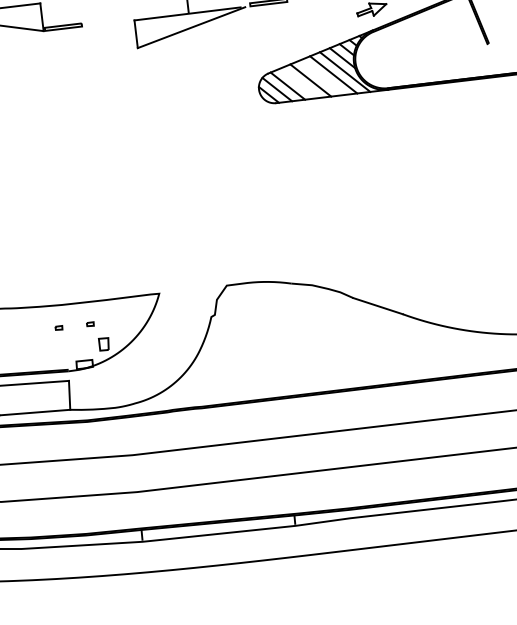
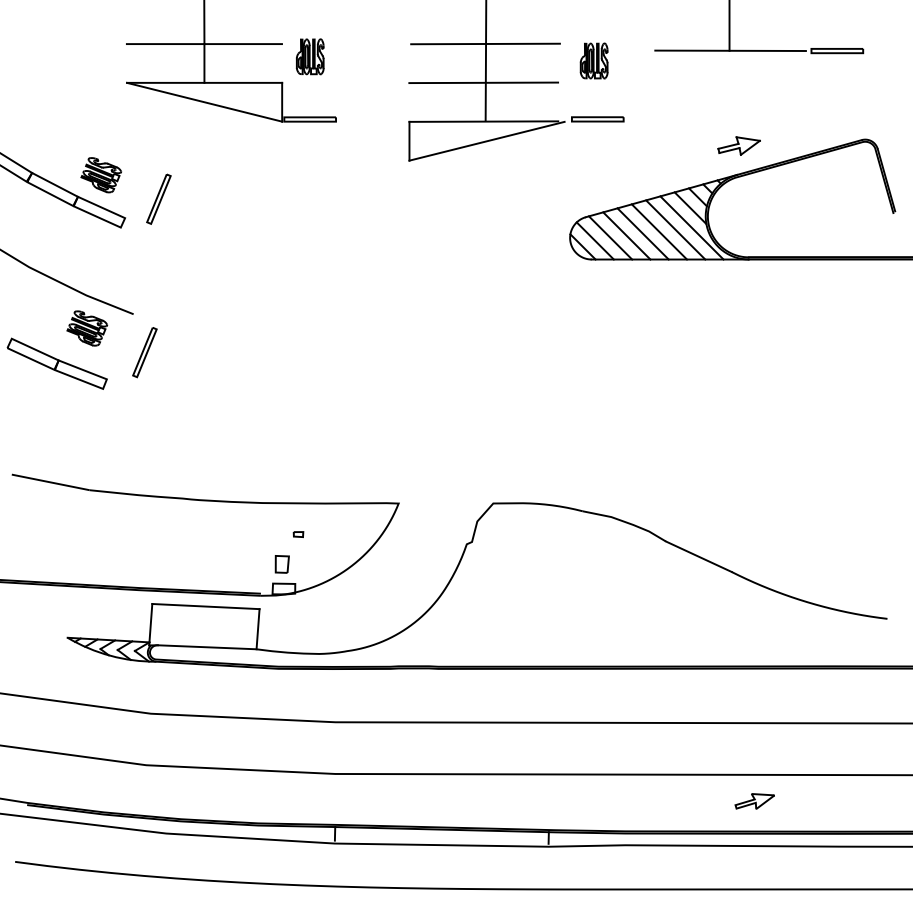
line: (322, 77) -> (659, 231), added
line: (299, 83) -> (626, 235), added
part: (59, 328) -> (254, 534), removed
part: (103, 344) -> (281, 564), moved
part: (438, 476) -> (754, 801), added

